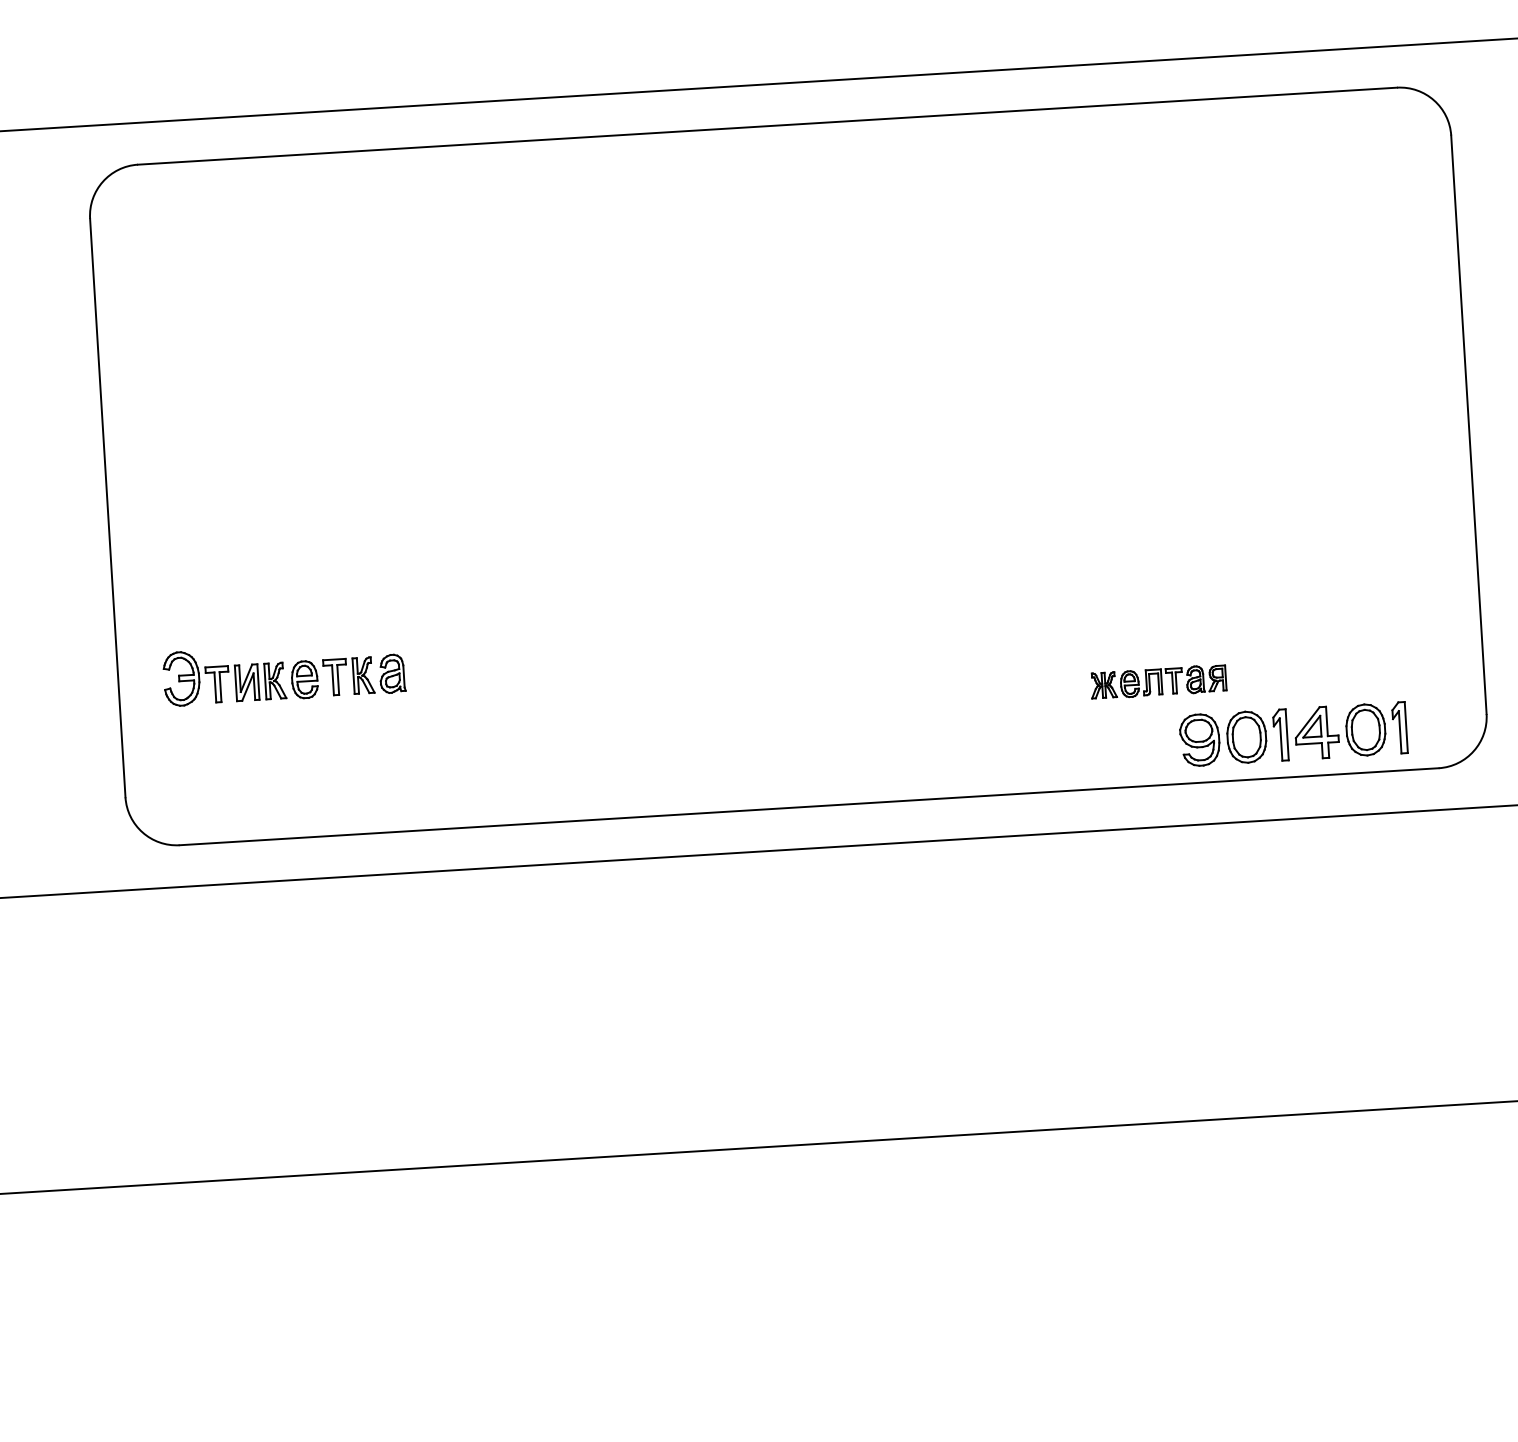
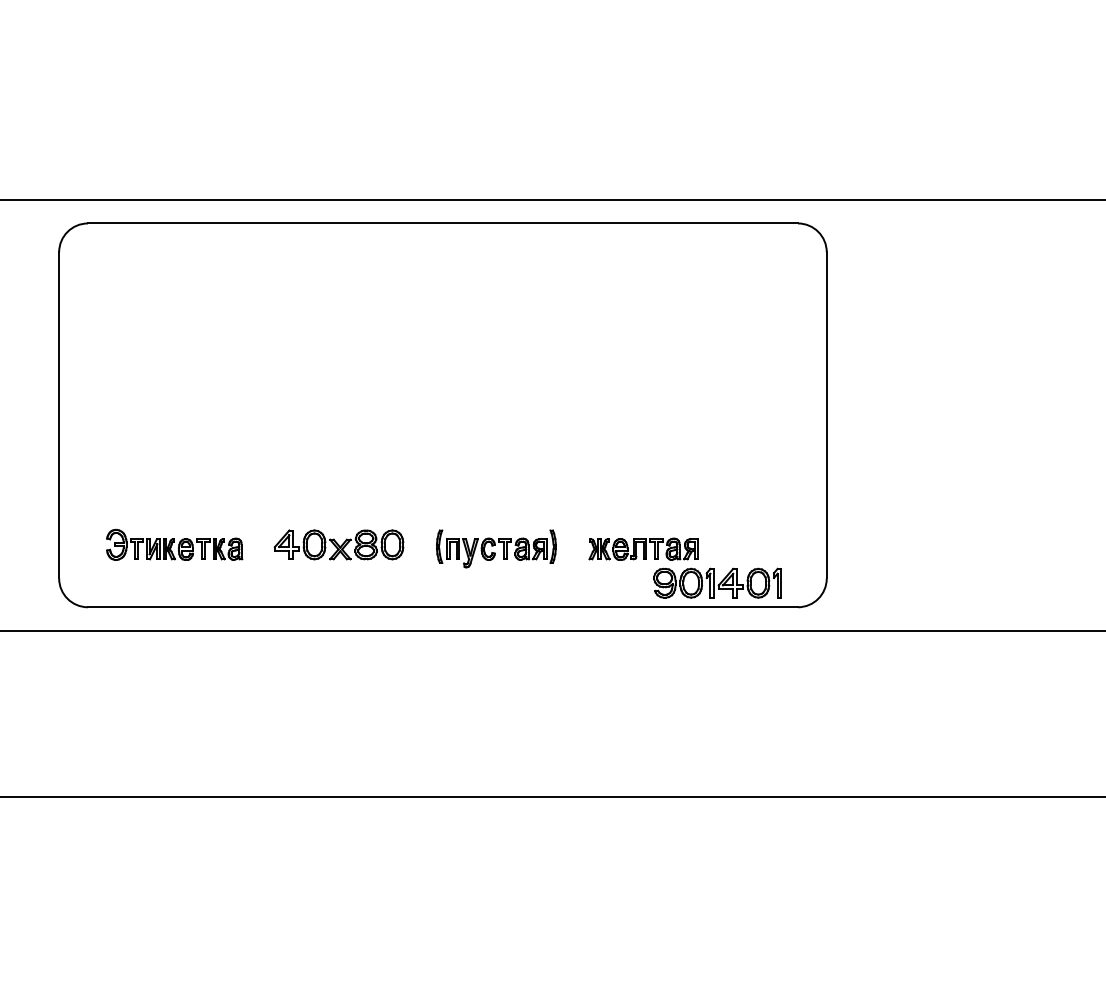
part: (283, 671) -> (174, 544), moved
part: (1158, 680) -> (643, 548), size x1.43
part: (897, 696) -> (496, 548), added
part: (618, 706) -> (339, 544), added

